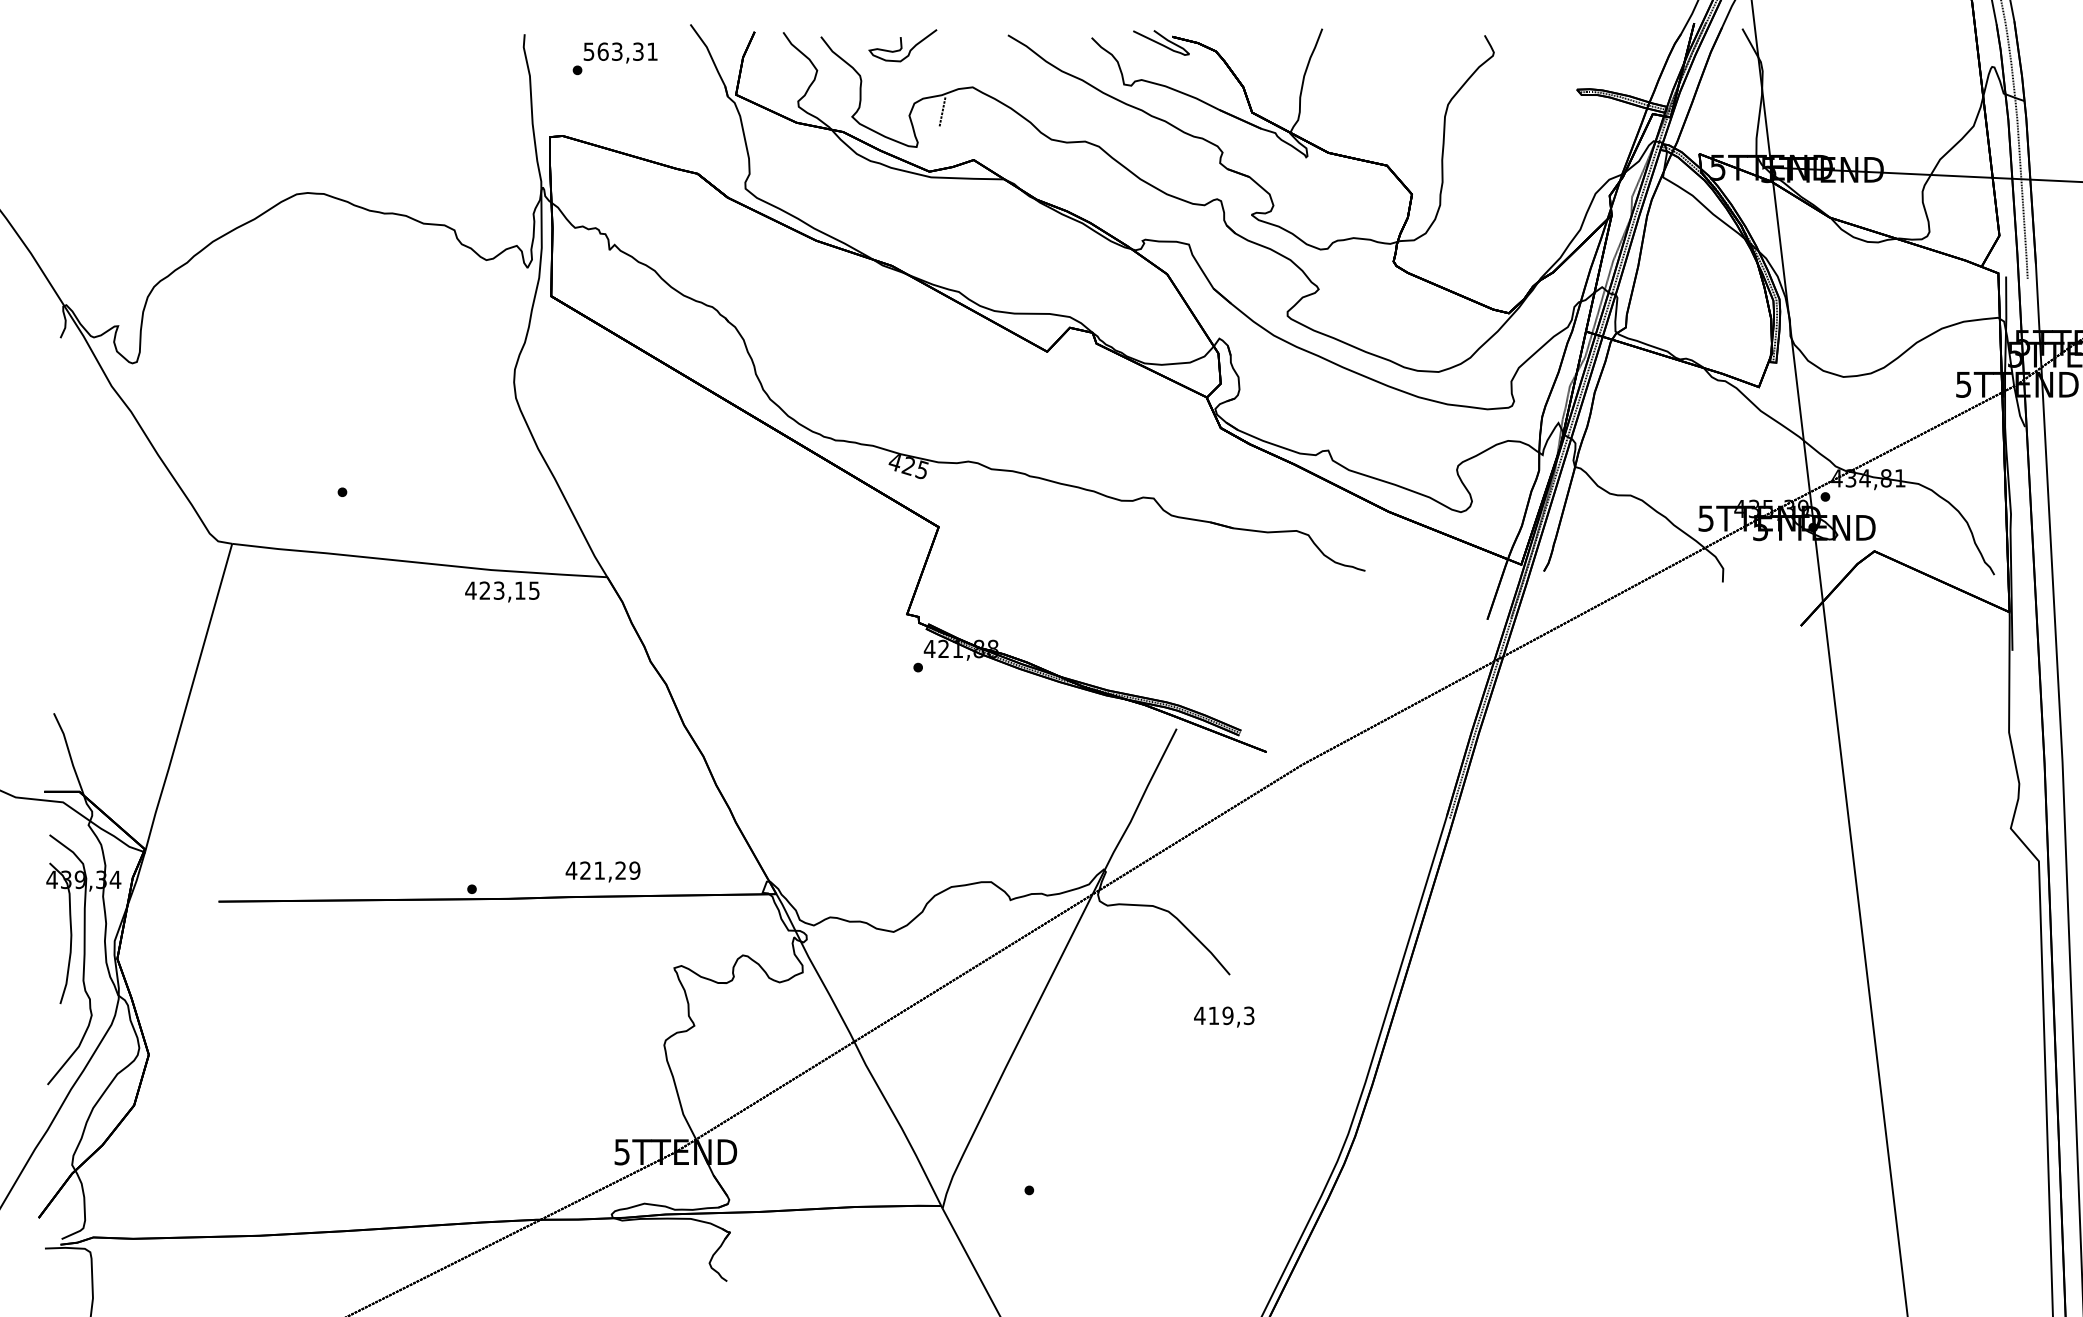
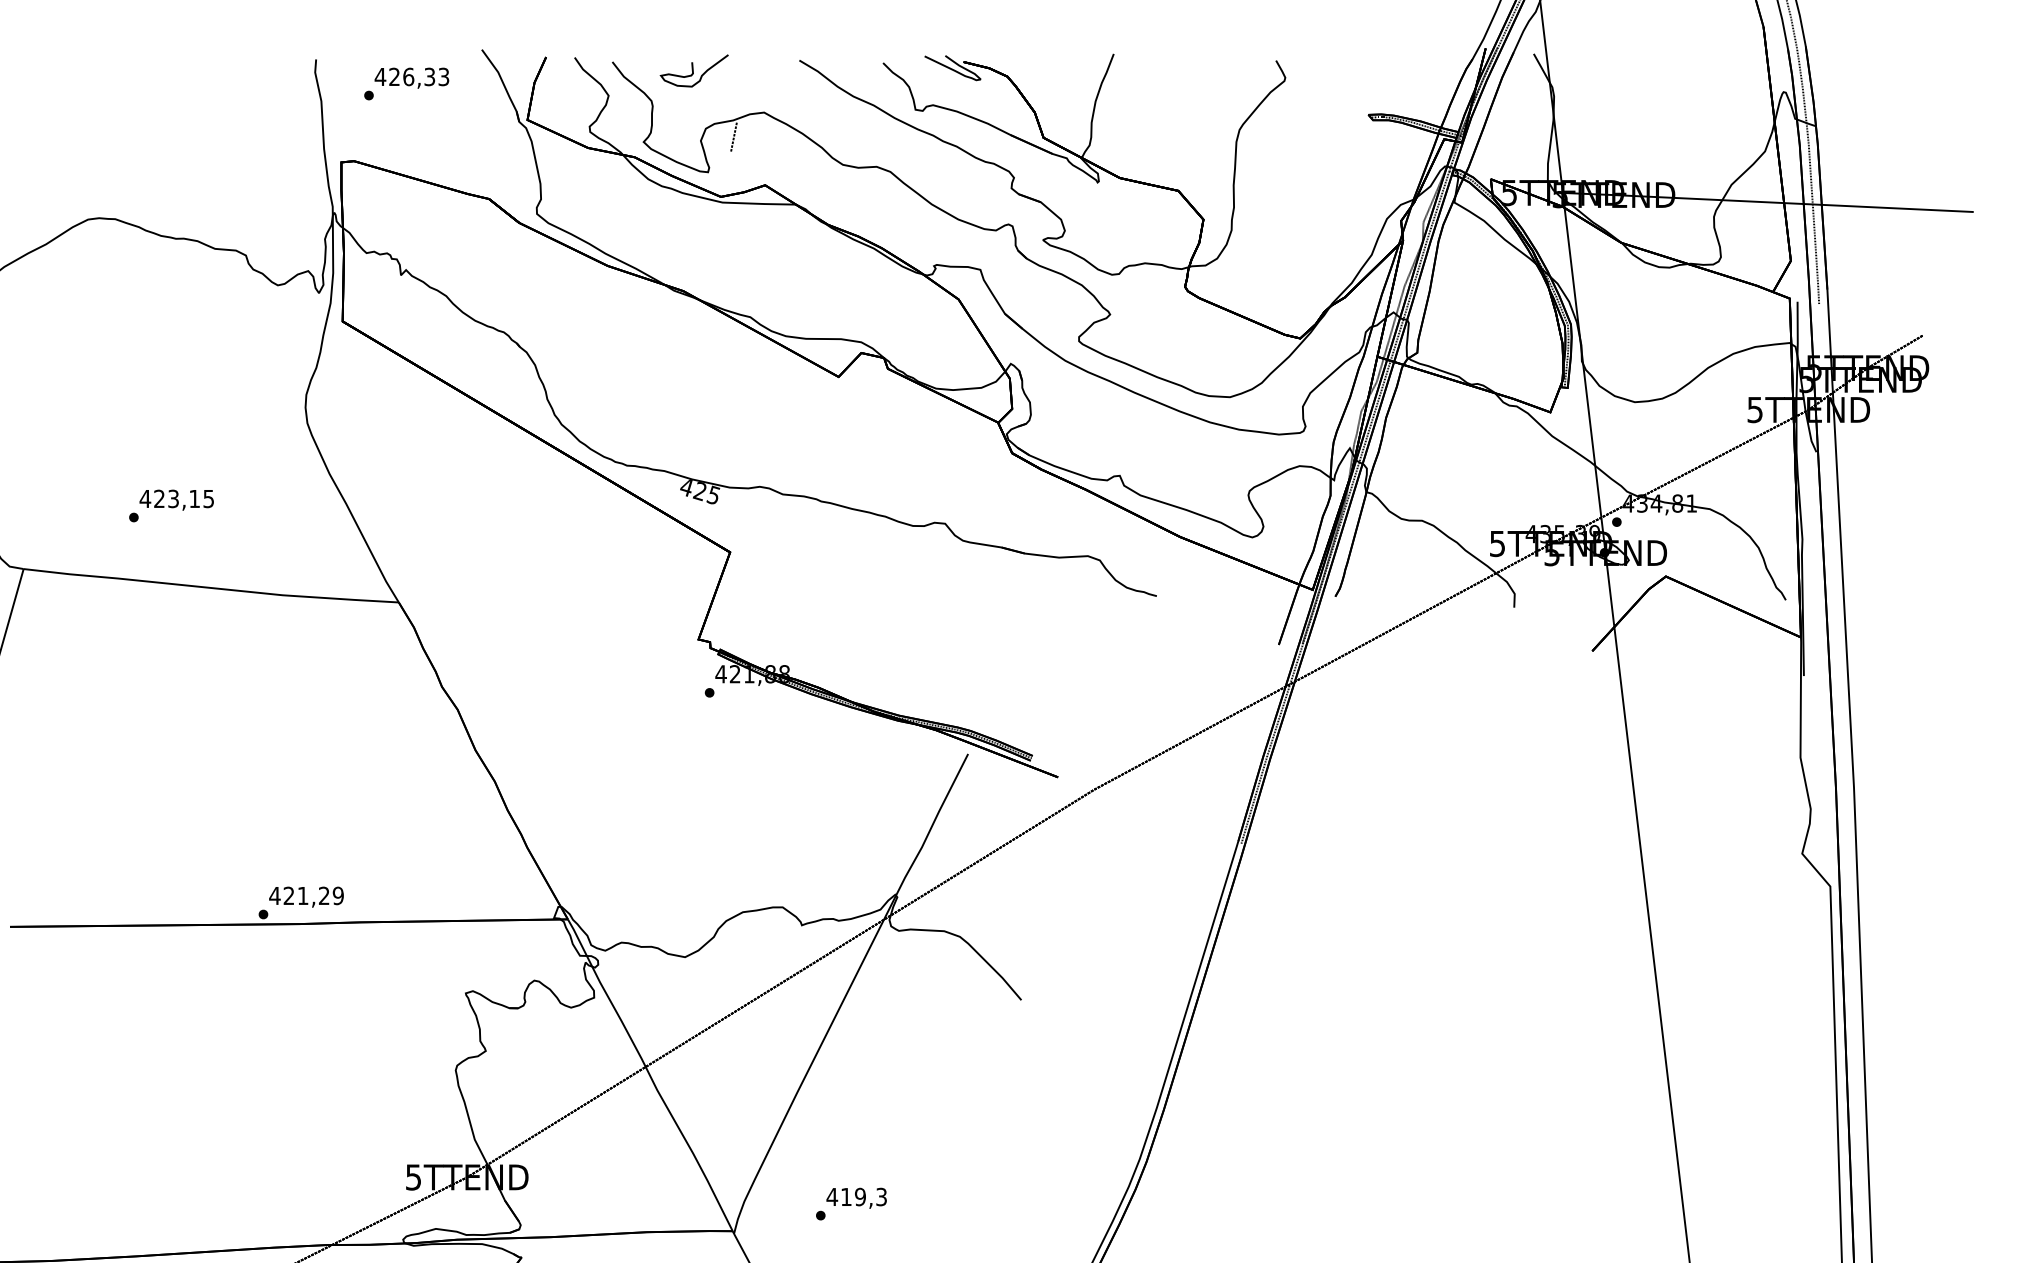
text: (620, 51) -> (411, 76), 563,31 -> 426,33
text: (502, 591) -> (176, 499), moved
text: (602, 871) -> (305, 896), moved
text: (1224, 1016) -> (856, 1197), moved

